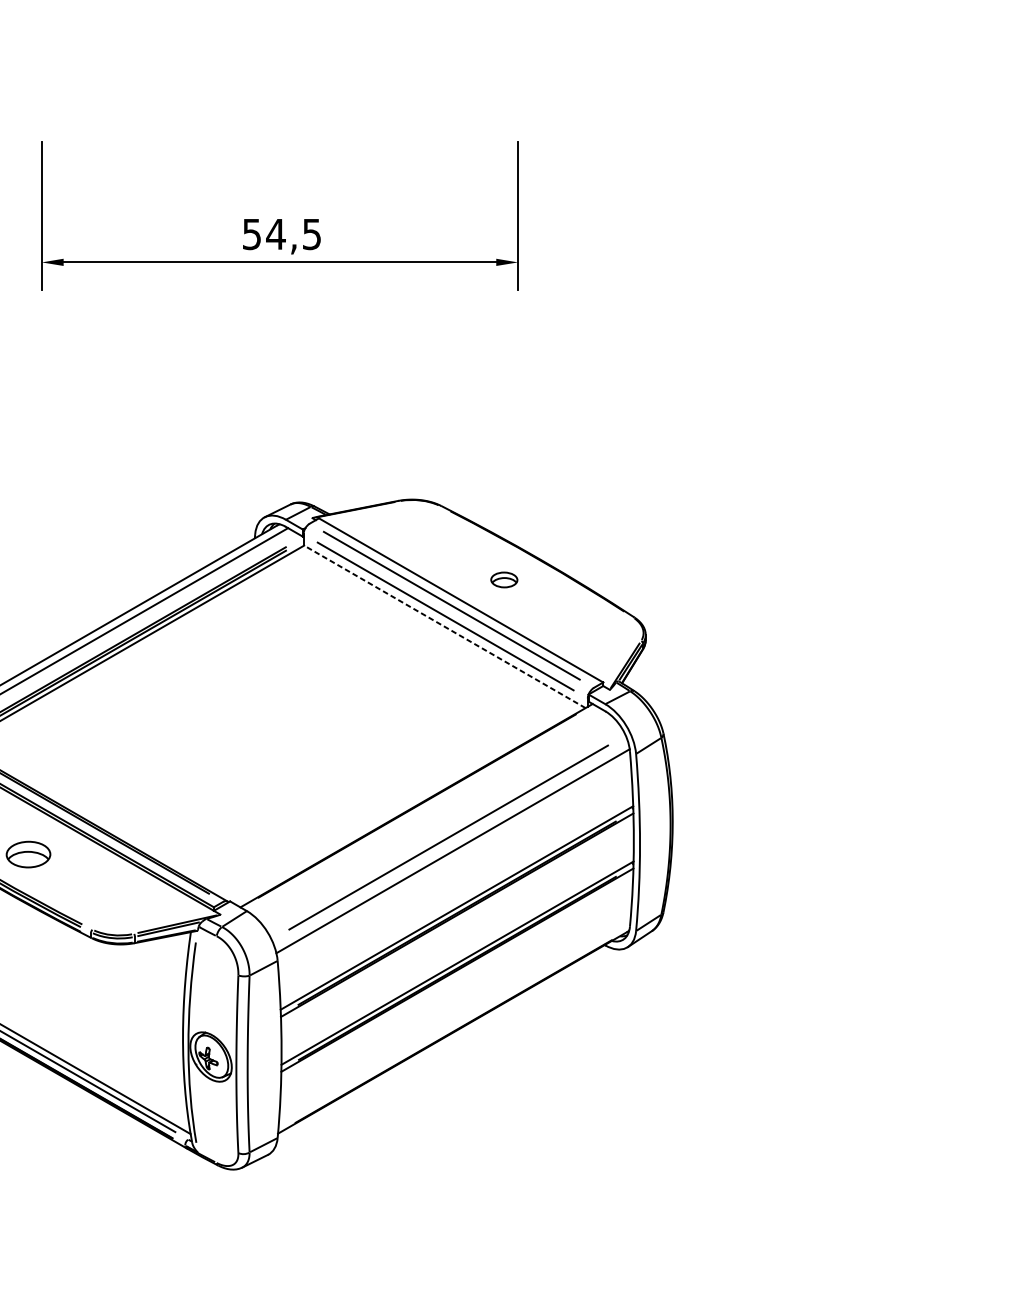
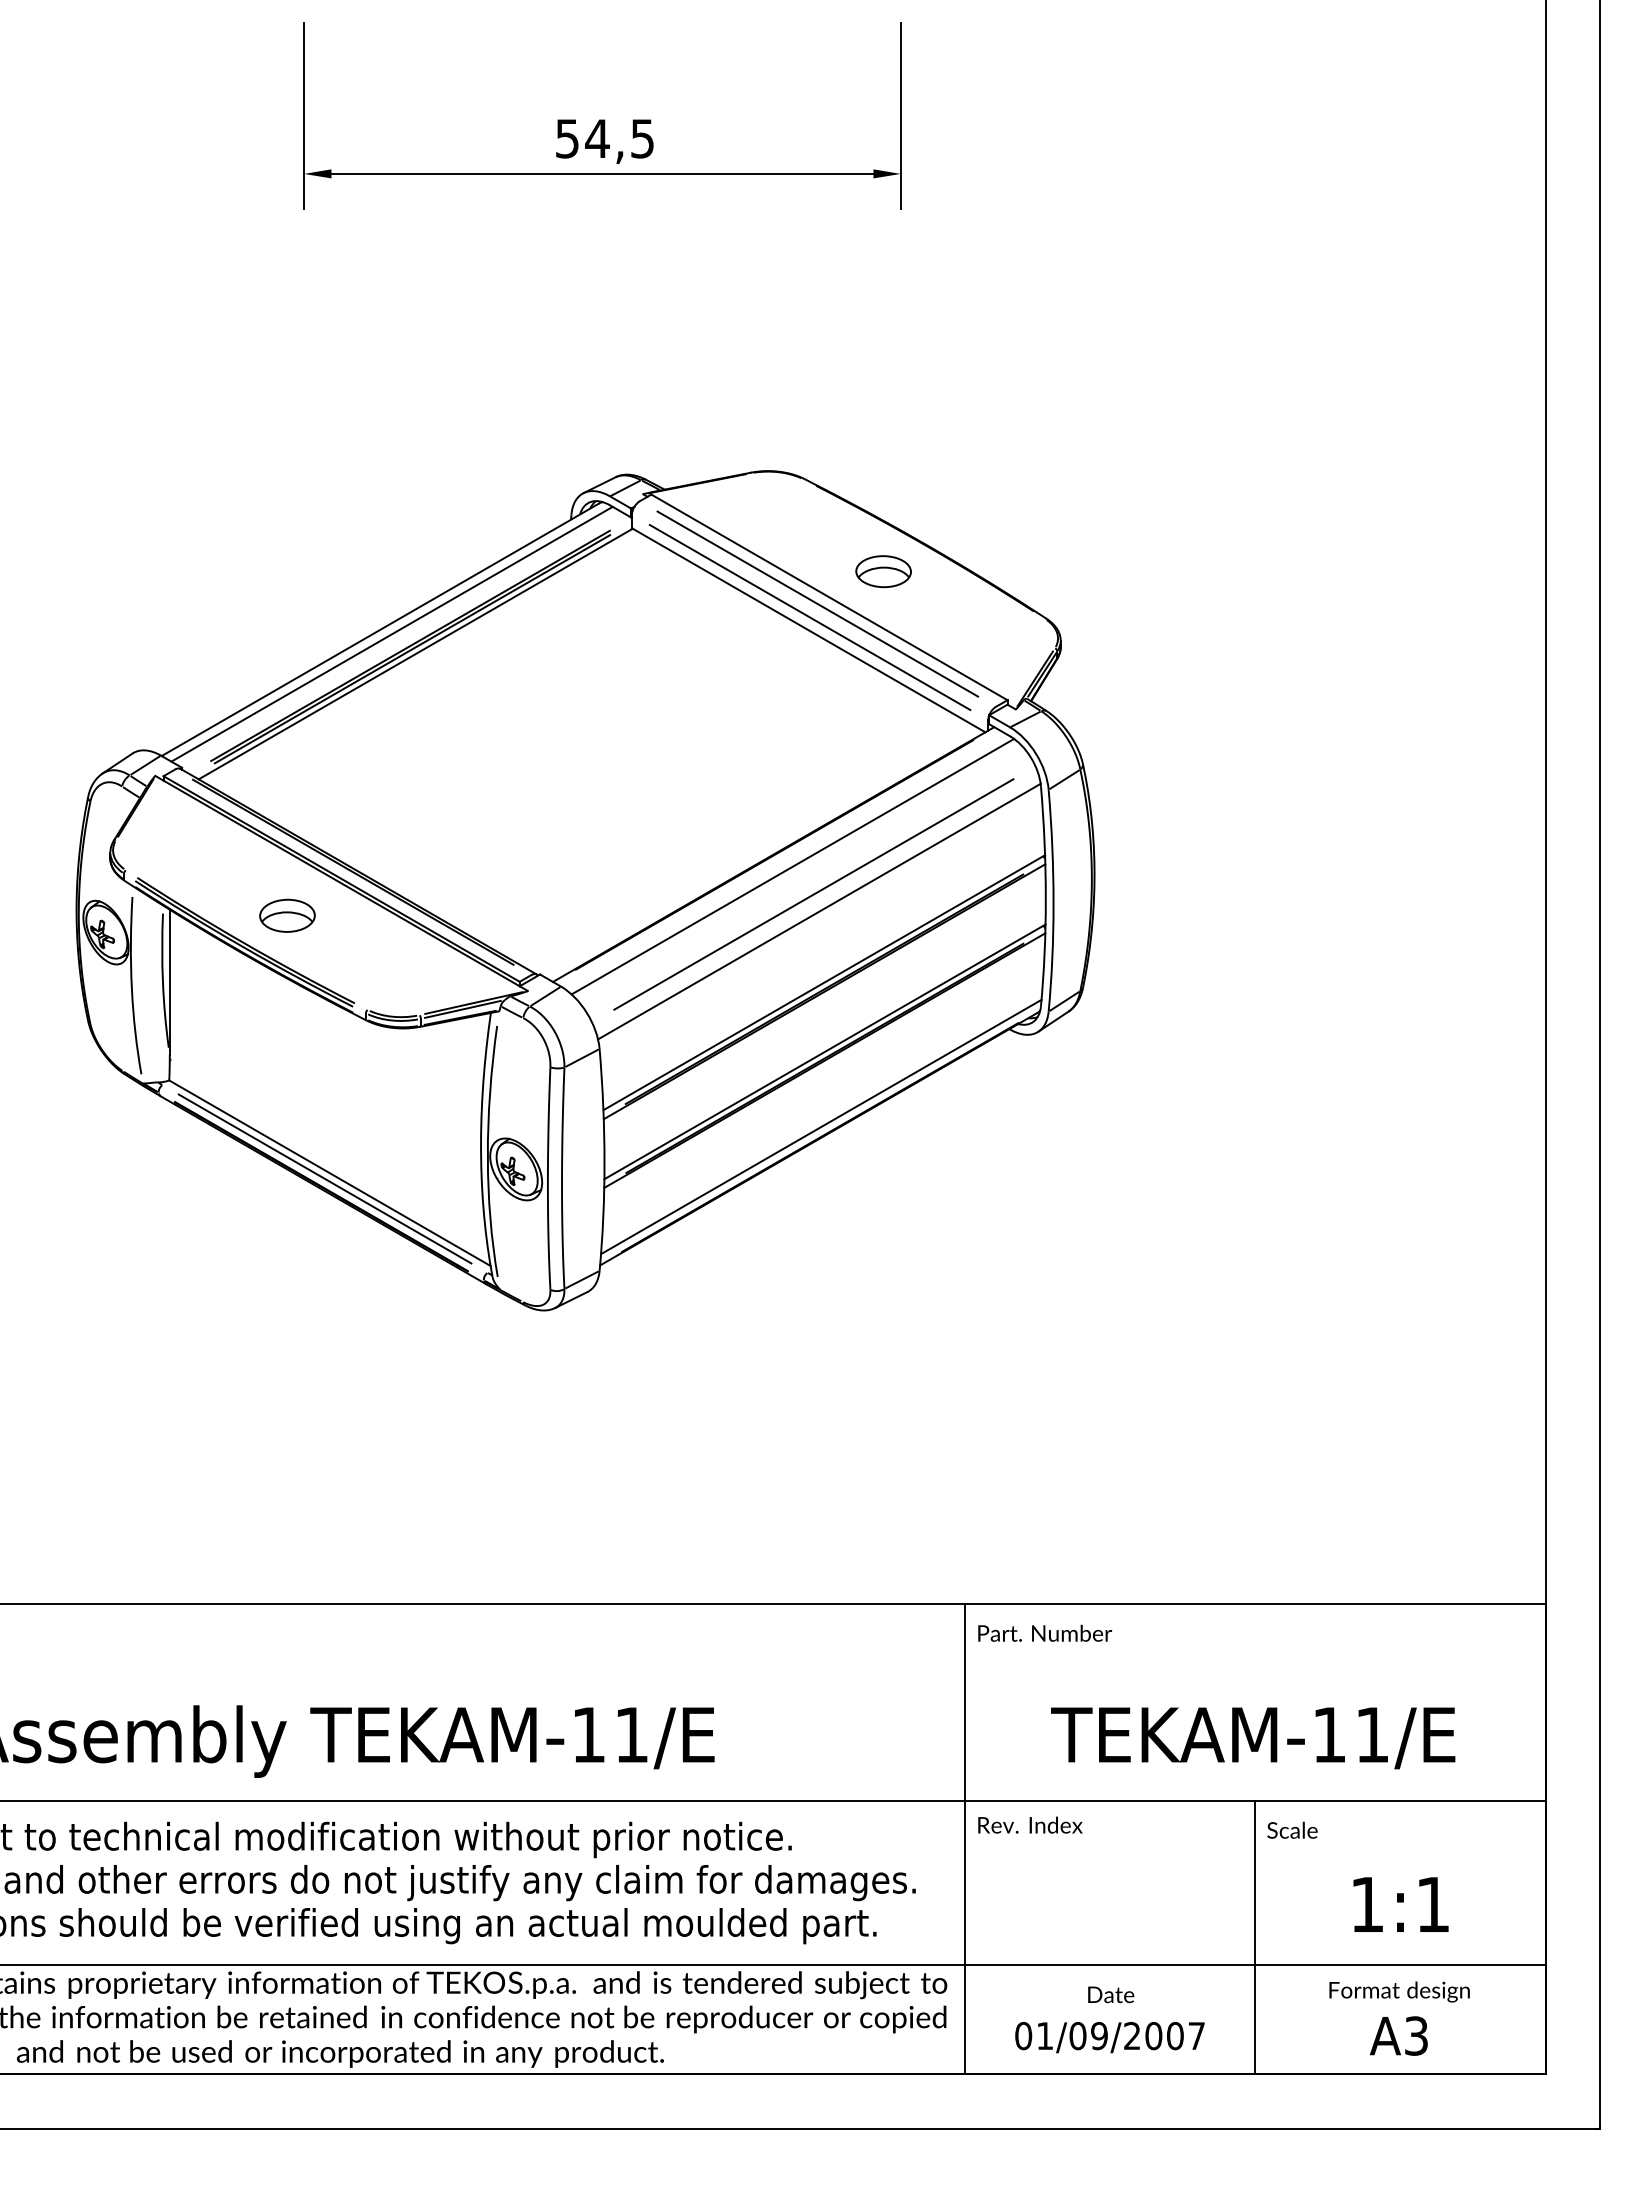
part: (504, 579) -> (883, 571), size x1.67
line: (444, 626) -> (808, 630), dashed -> solid
line: (431, 815) -> (792, 866), added
line: (454, 1022) -> (821, 1126), added

